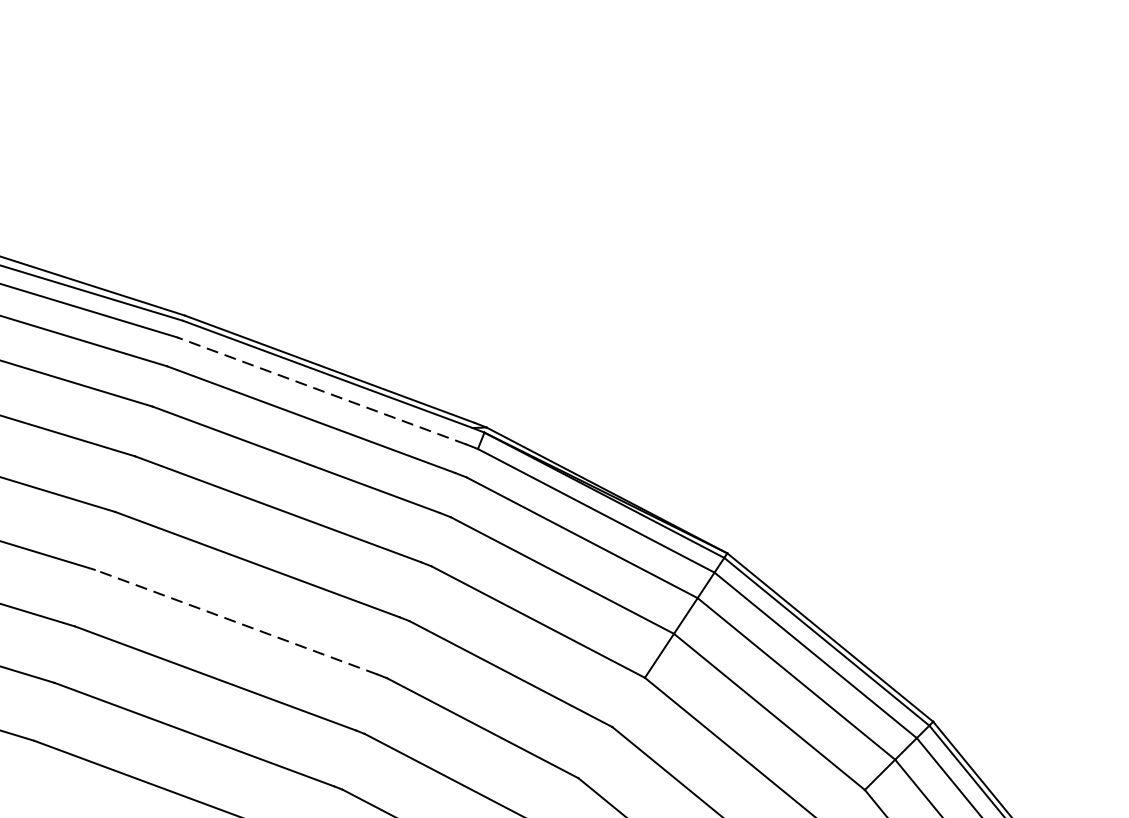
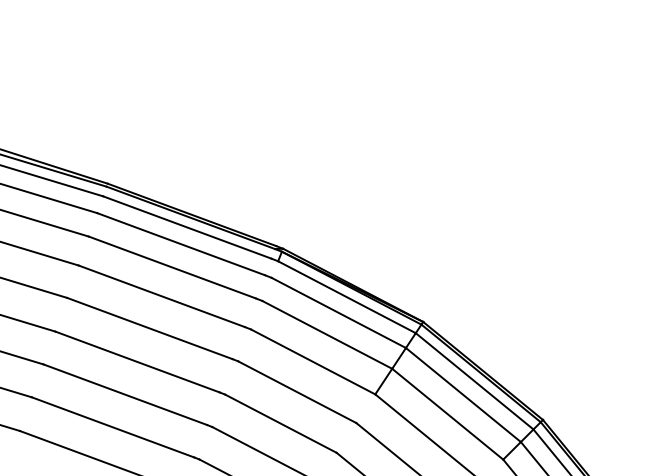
line: (322, 390) -> (187, 227), dashed -> solid
line: (236, 623) -> (137, 362), dashed -> solid

